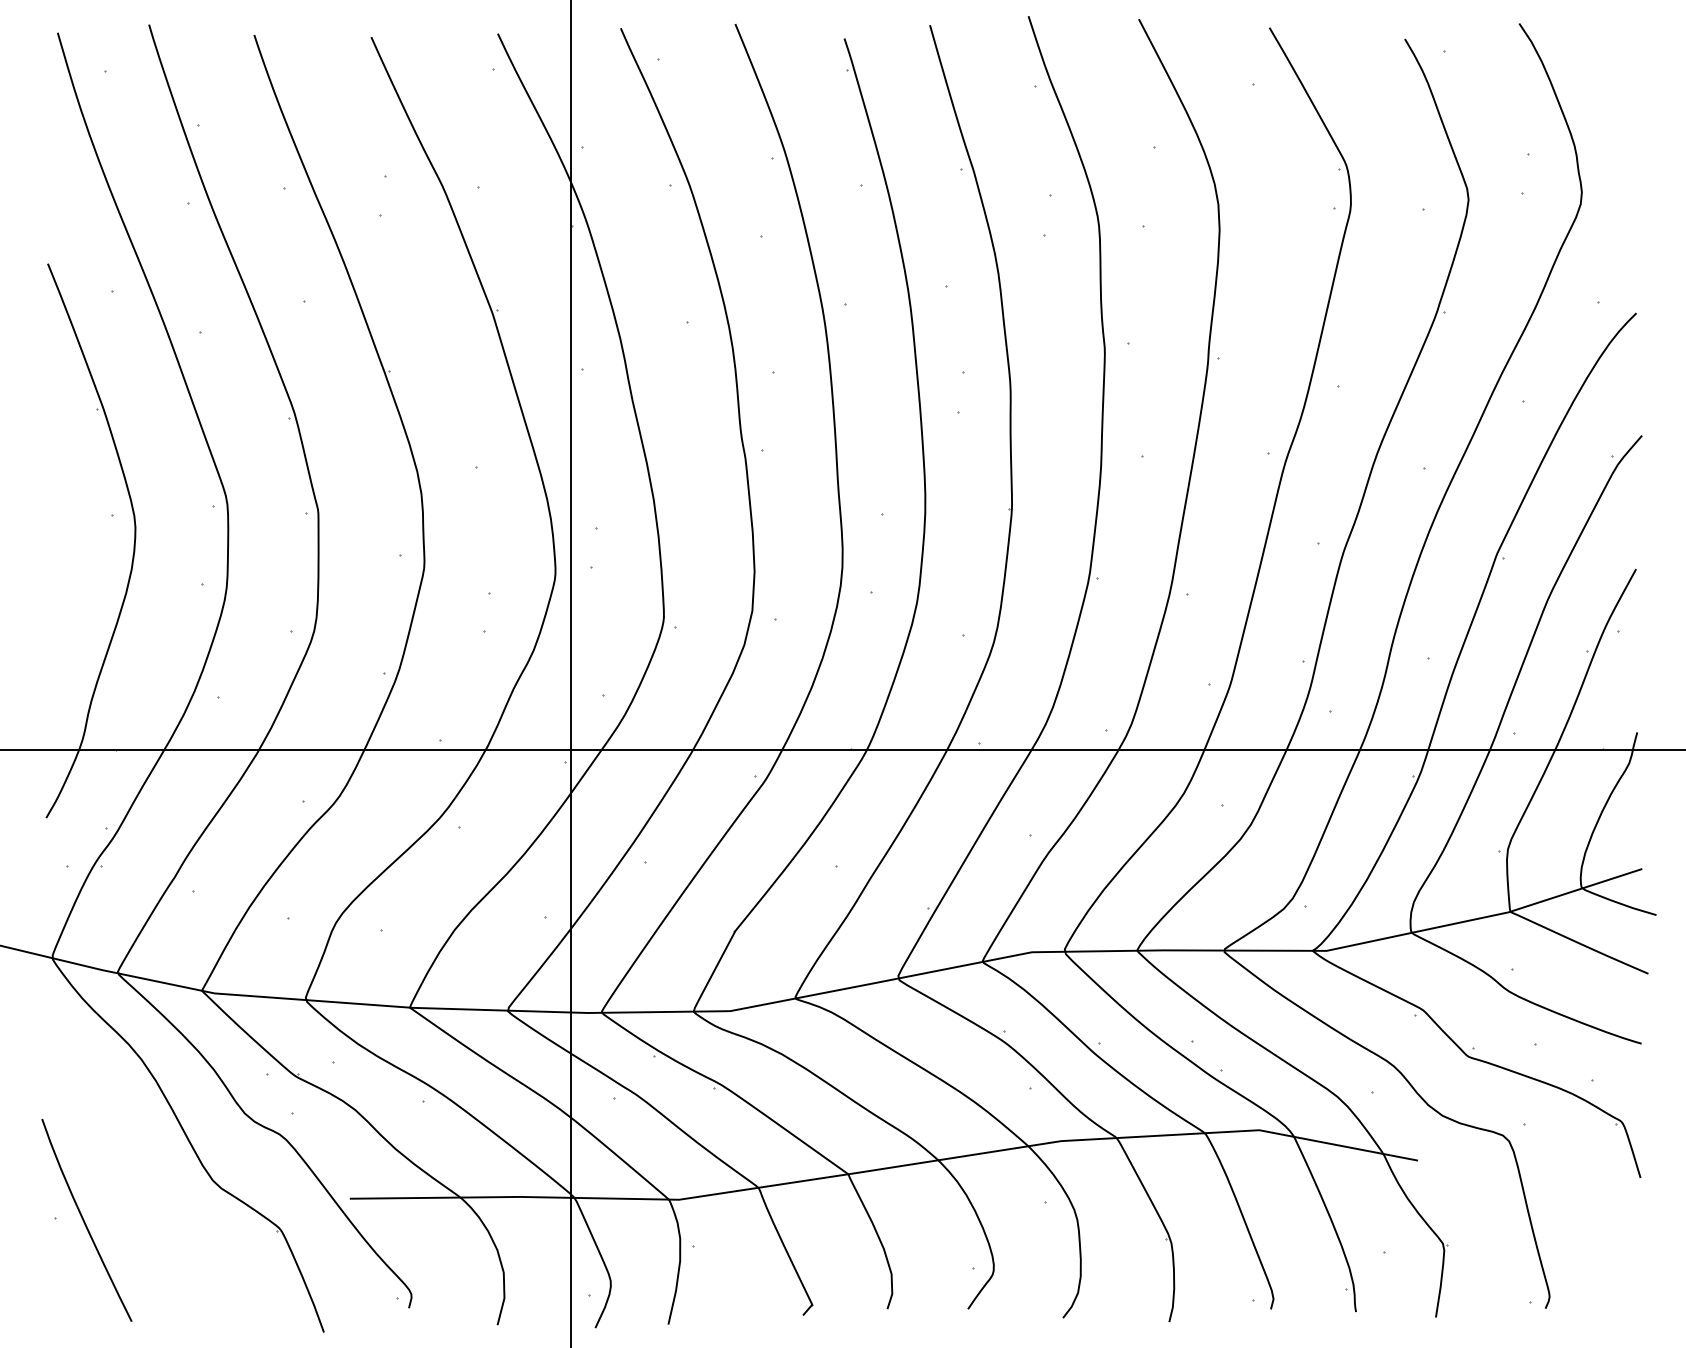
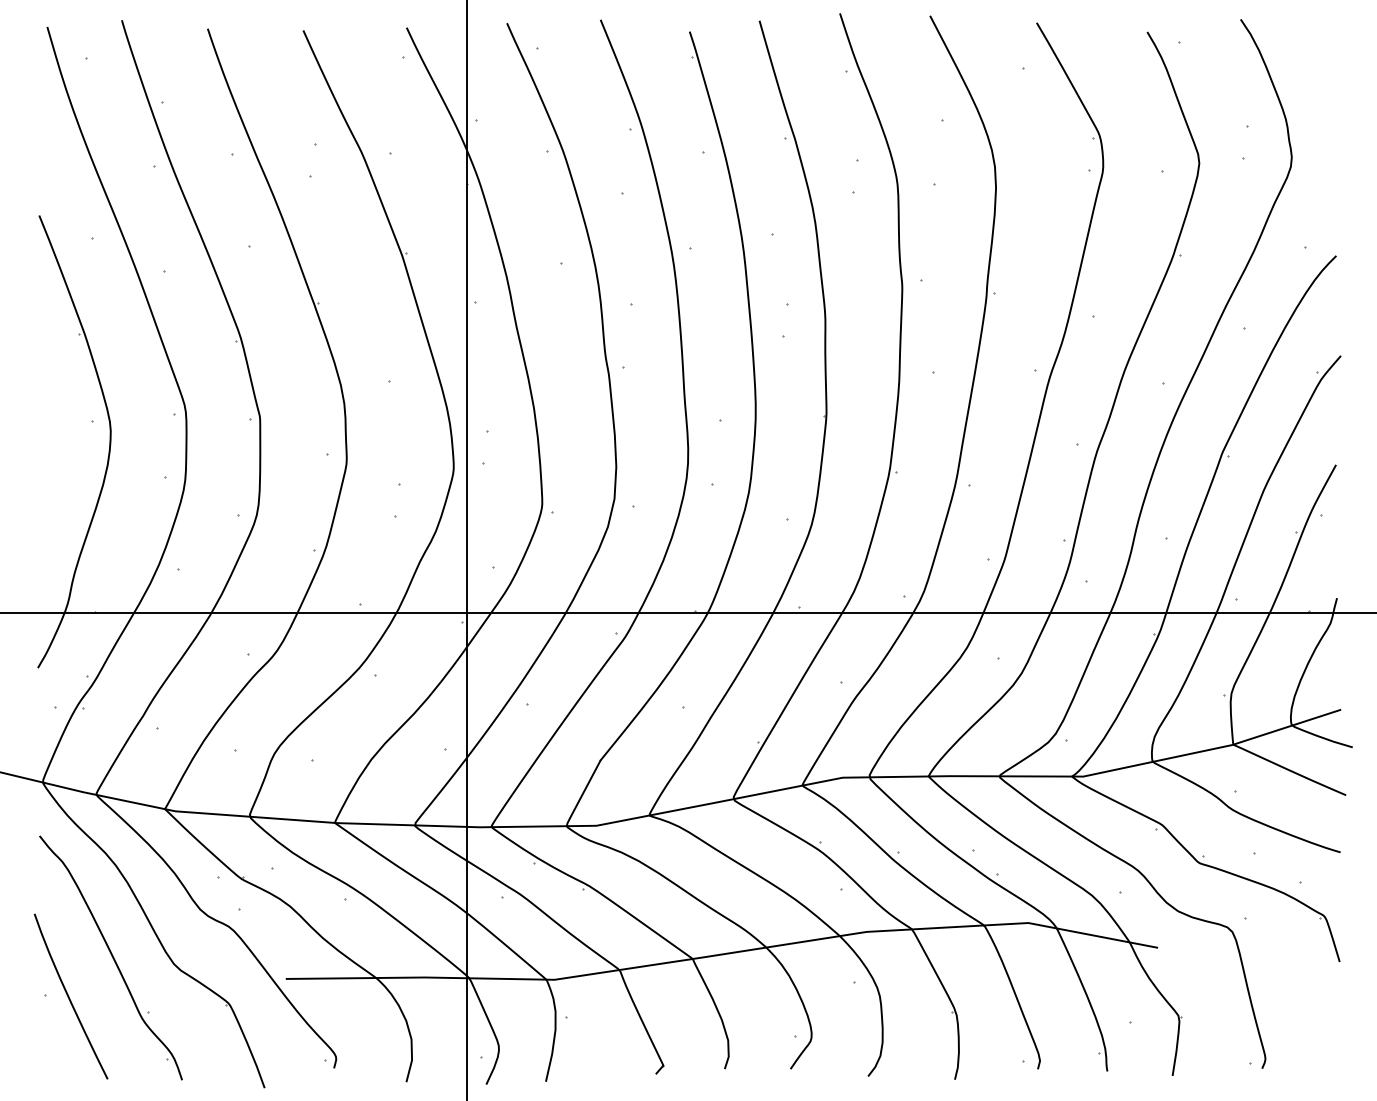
part: (135, 1172) -> (110, 957), added

